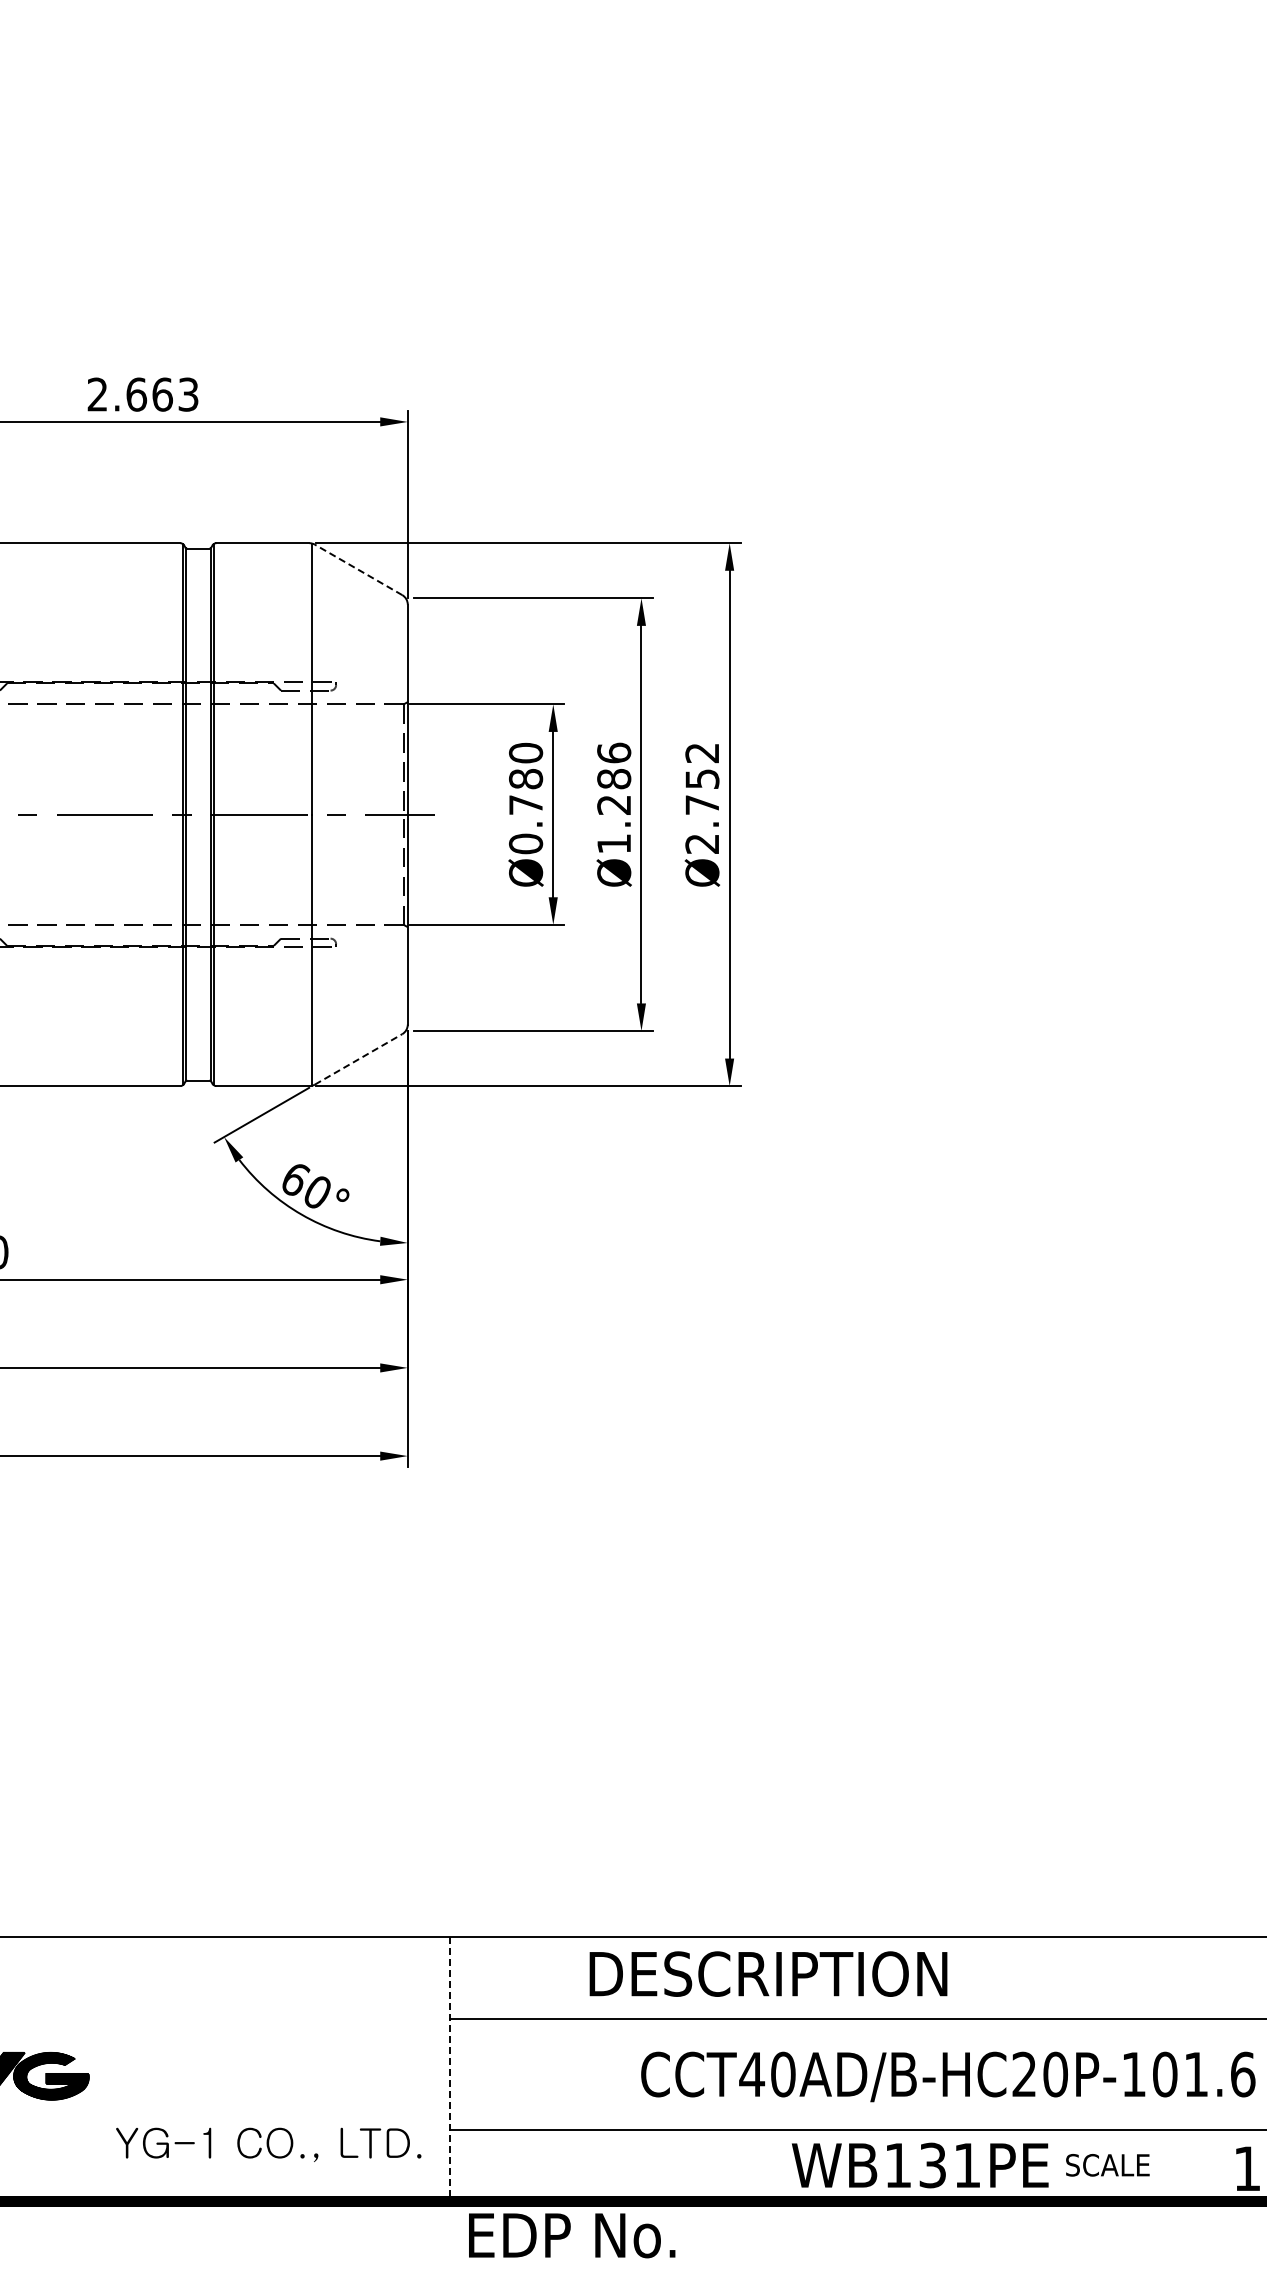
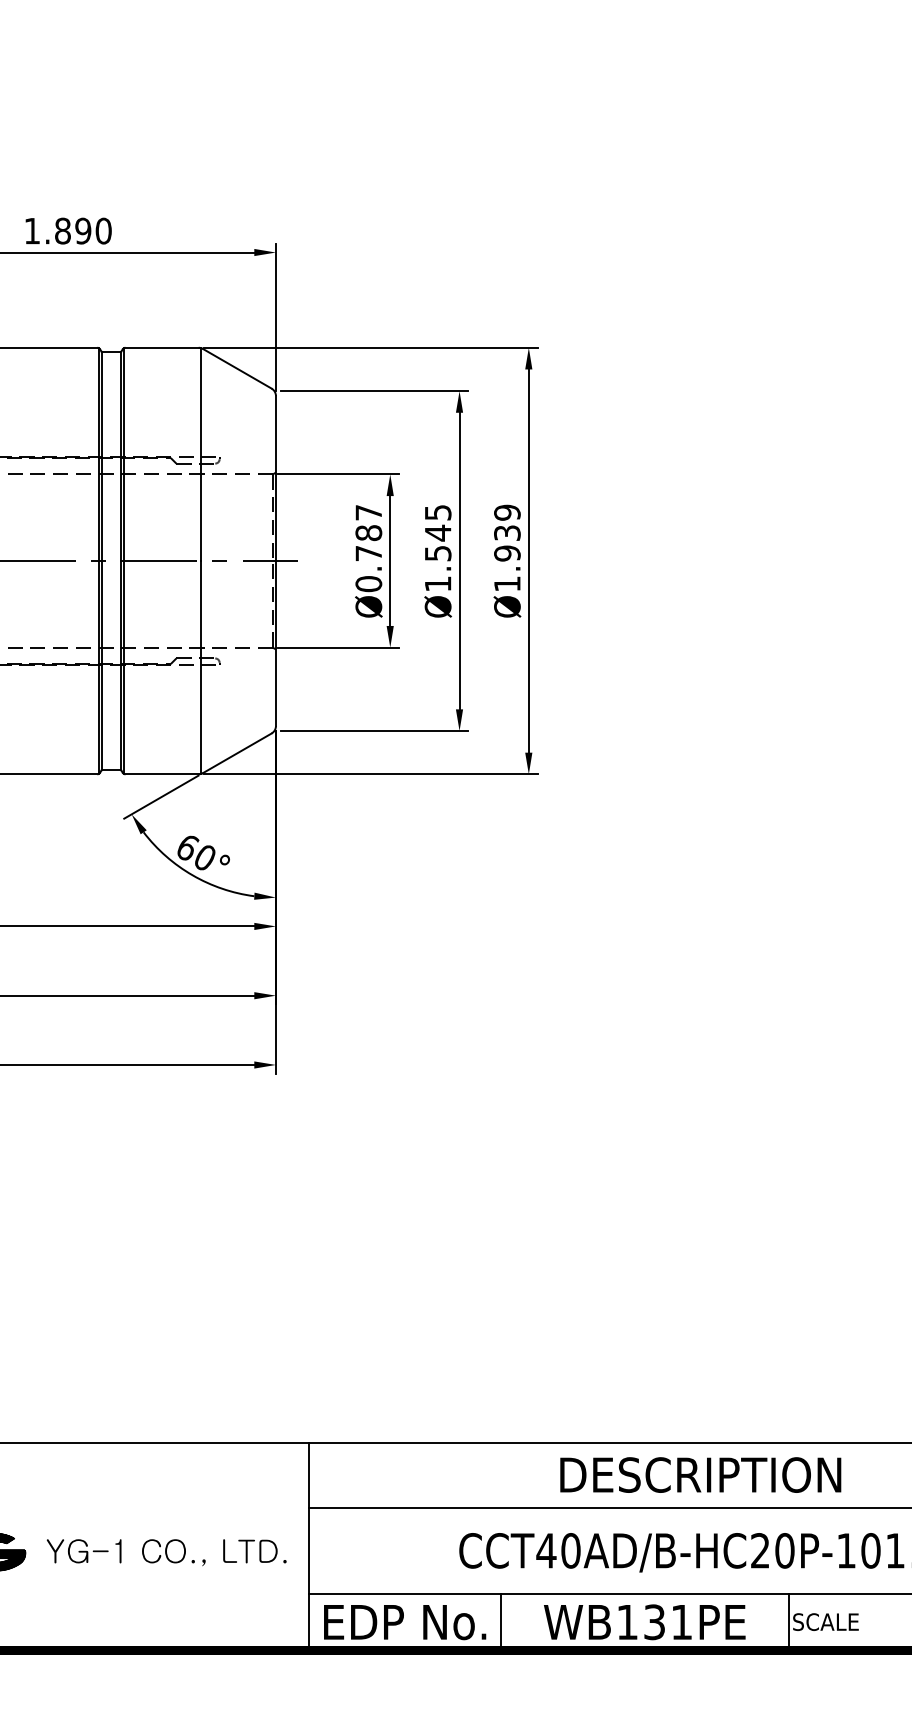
text: (142, 394) -> (67, 230), 2.663 -> 1.890
line: (358, 569) -> (237, 368), dashed -> solid
text: (526, 752) -> (369, 512), Ø0.780 -> Ø0.787
text: (614, 778) -> (438, 532), Ø1.286 -> Ø1.545
text: (702, 798) -> (507, 548), Ø2.752 -> Ø1.939
line: (359, 1059) -> (238, 753), dashed -> solid
text: (768, 1973) -> (700, 1474), moved
line: (450, 2069) -> (309, 1546), dashed -> solid
text: (268, 2144) -> (166, 1552), moved
line: (694, 2165) -> (501, 1622), added
text: (920, 2165) -> (644, 1622), moved
line: (1061, 2165) -> (789, 1622), added
text: (572, 2235) -> (405, 1622), moved

